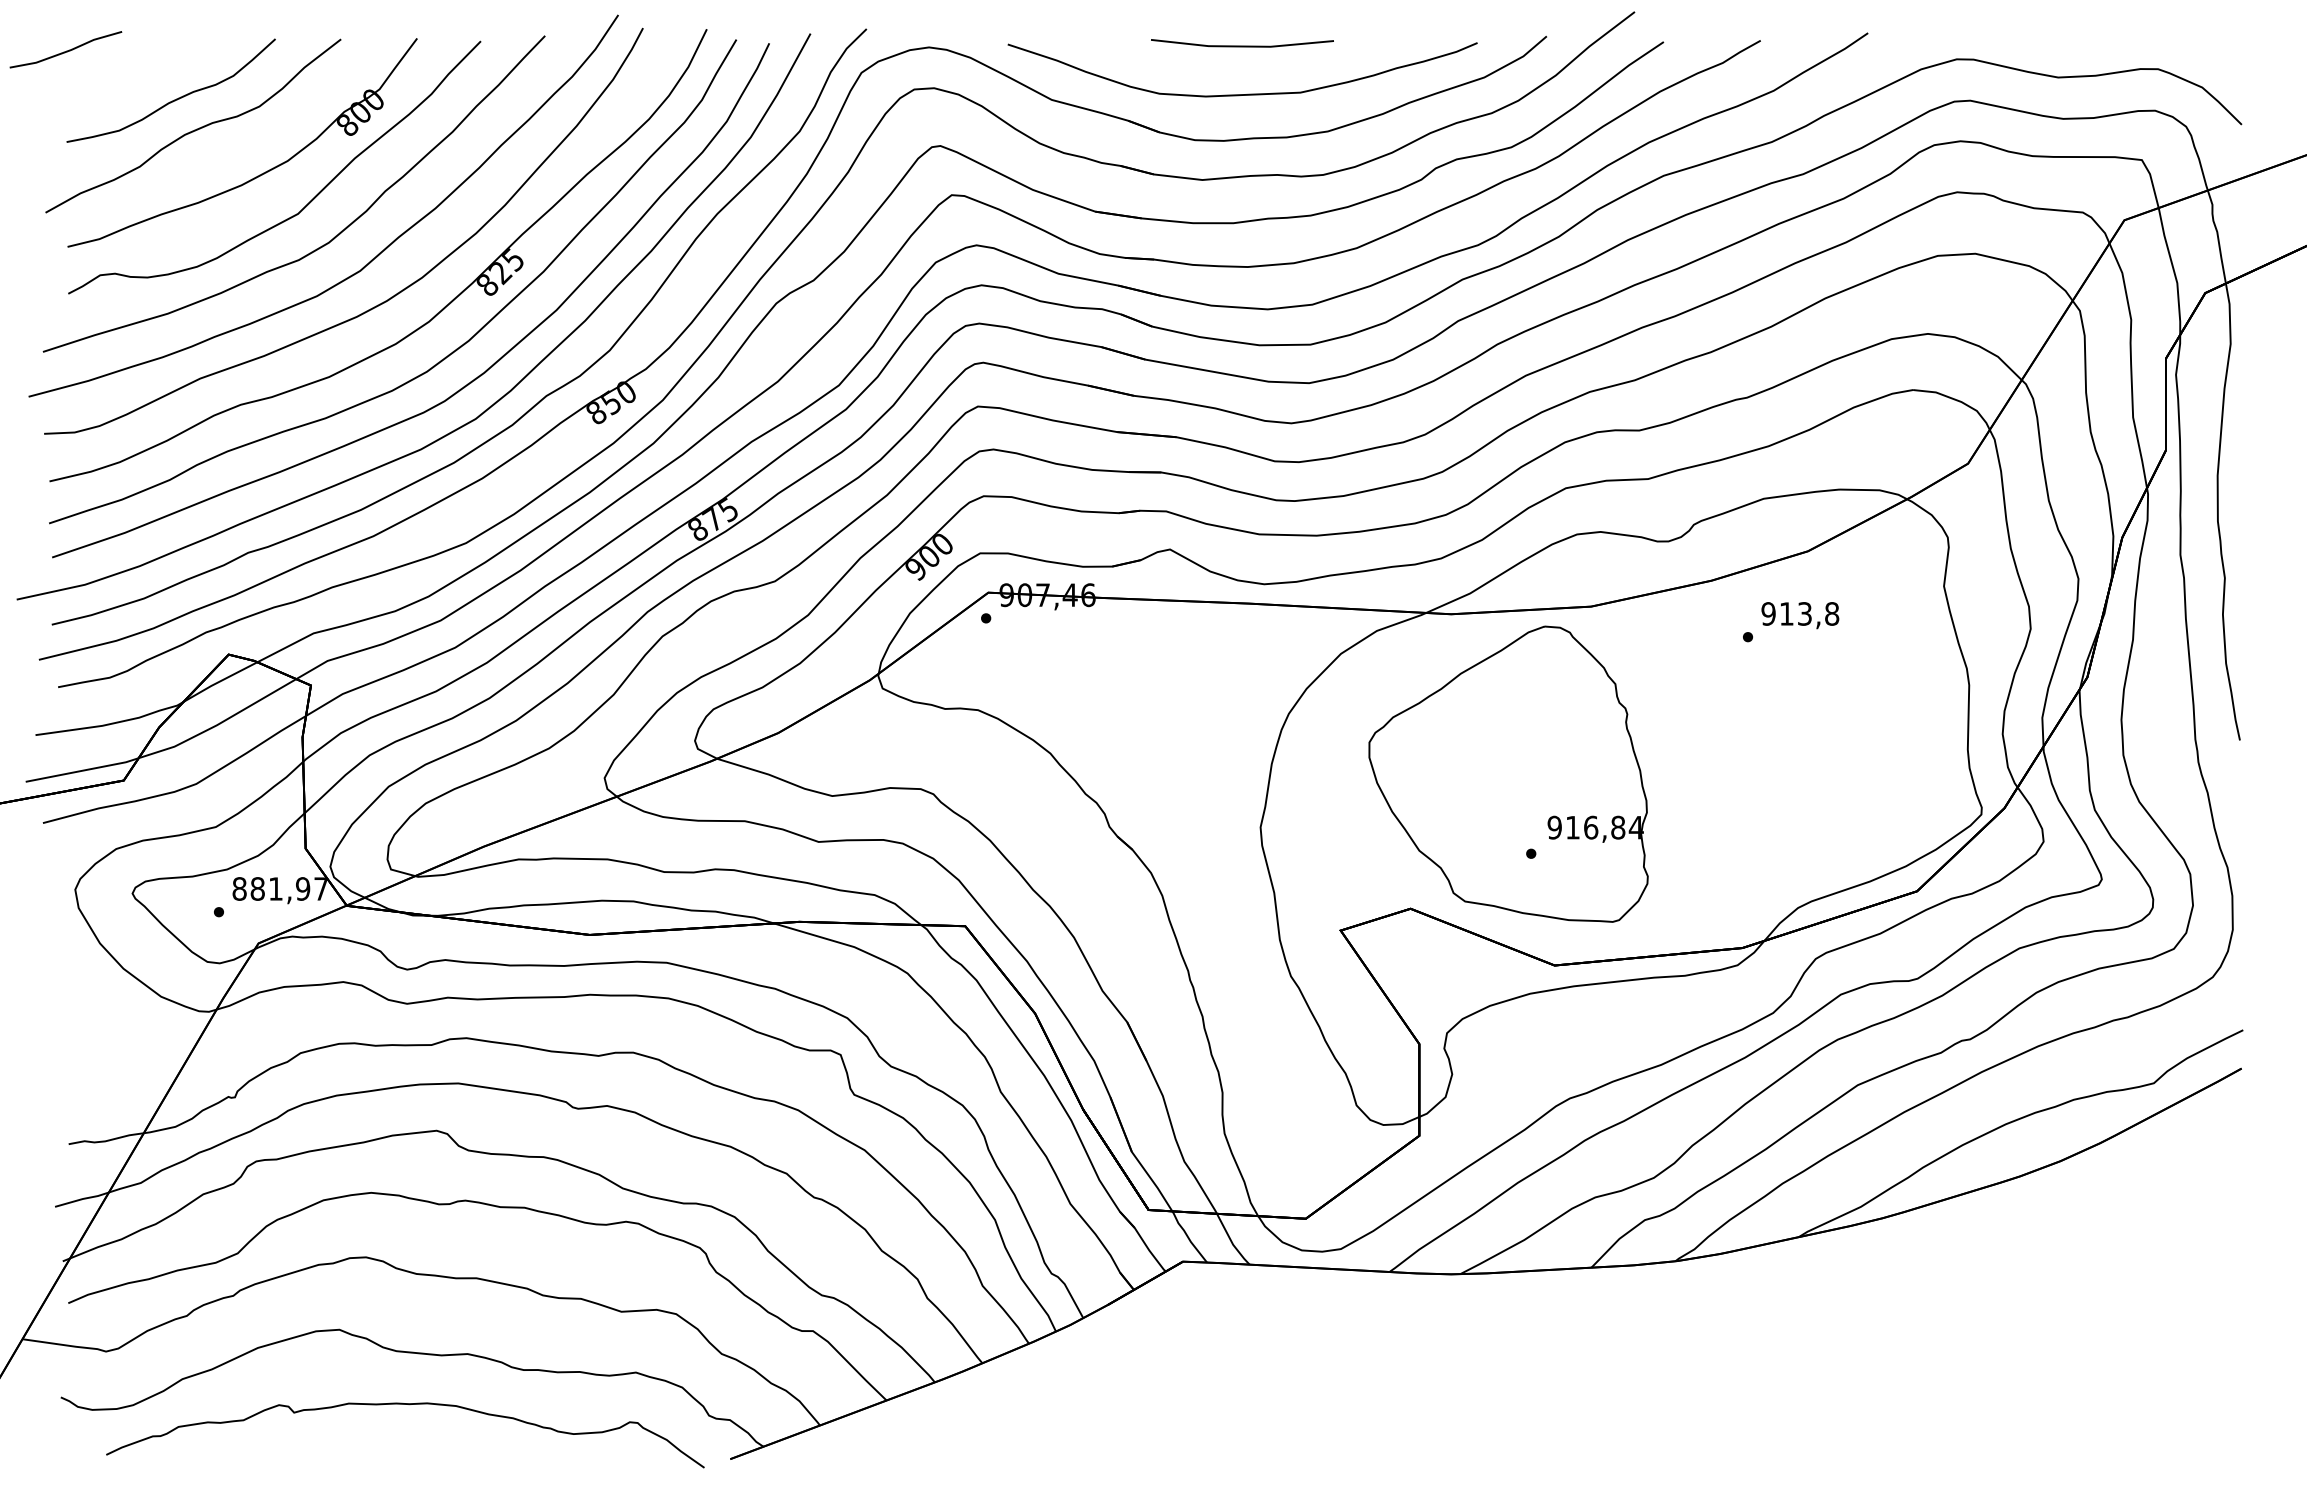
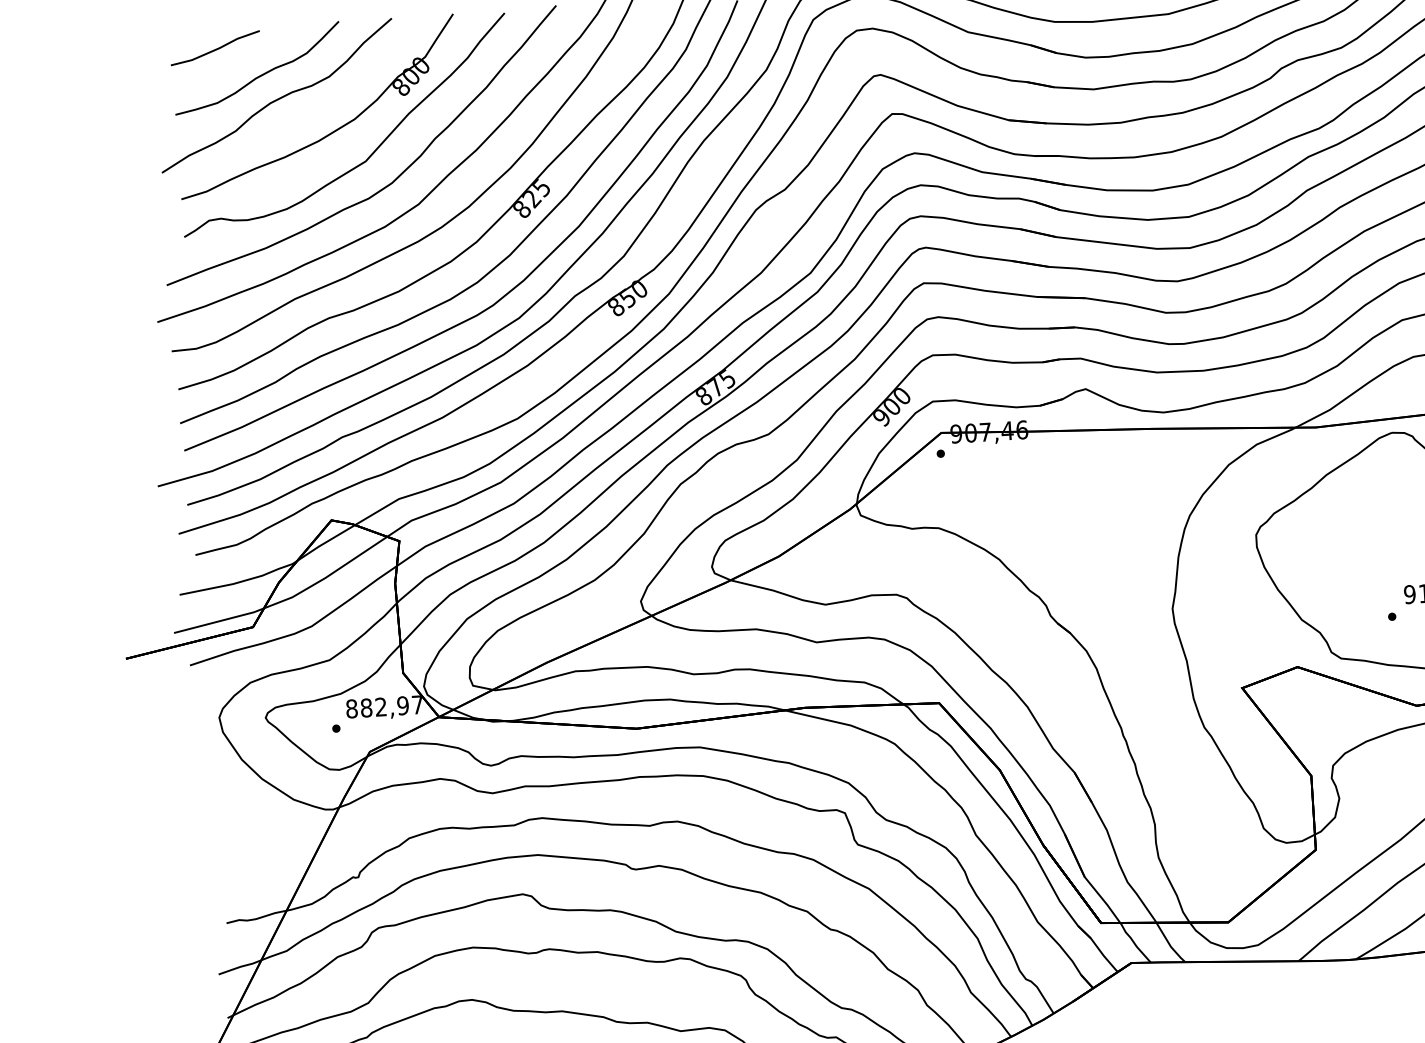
line: (66, 50) -> (215, 48), moved
text: (275, 888) -> (380, 706), 881,97 -> 882,97

